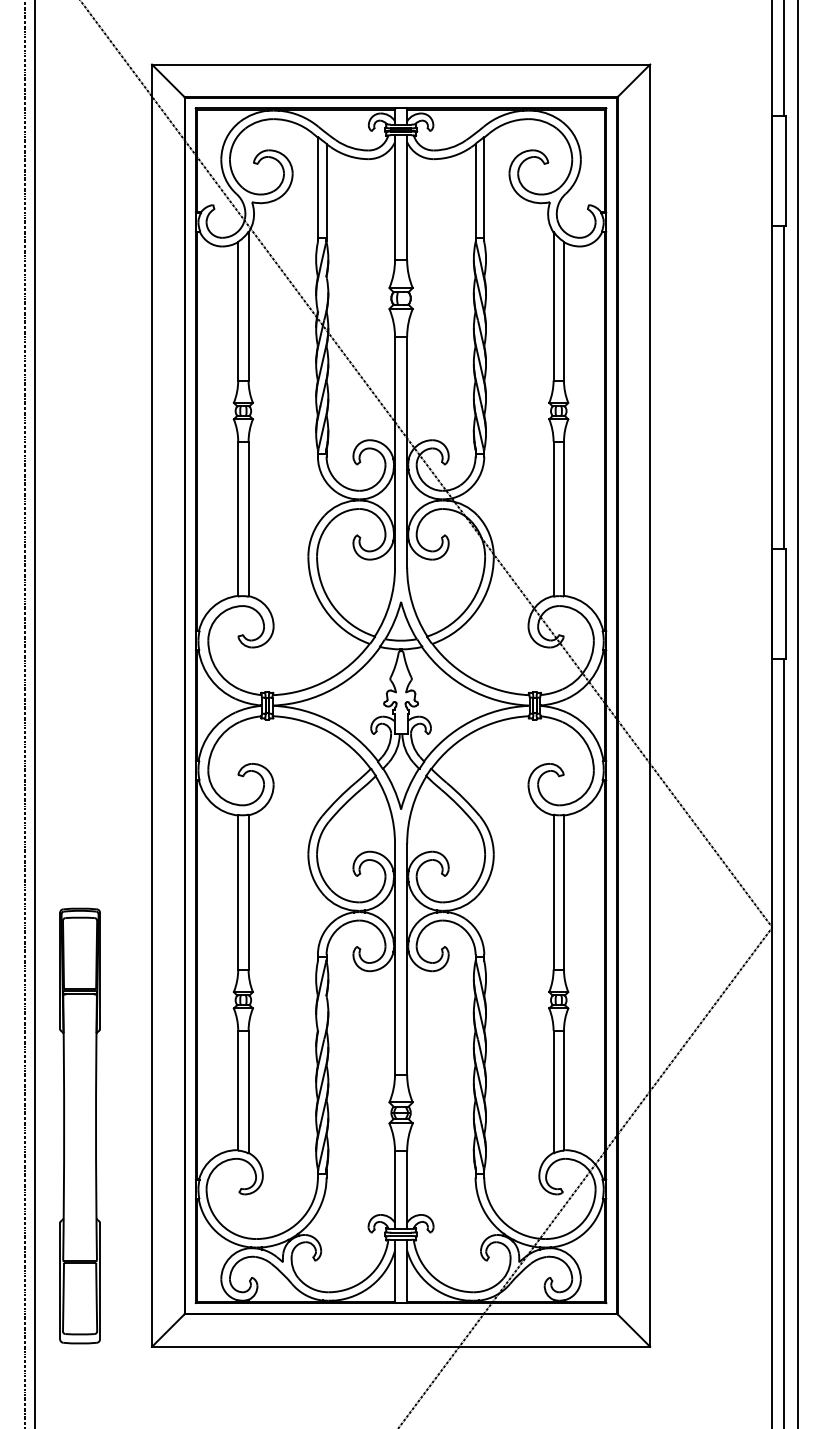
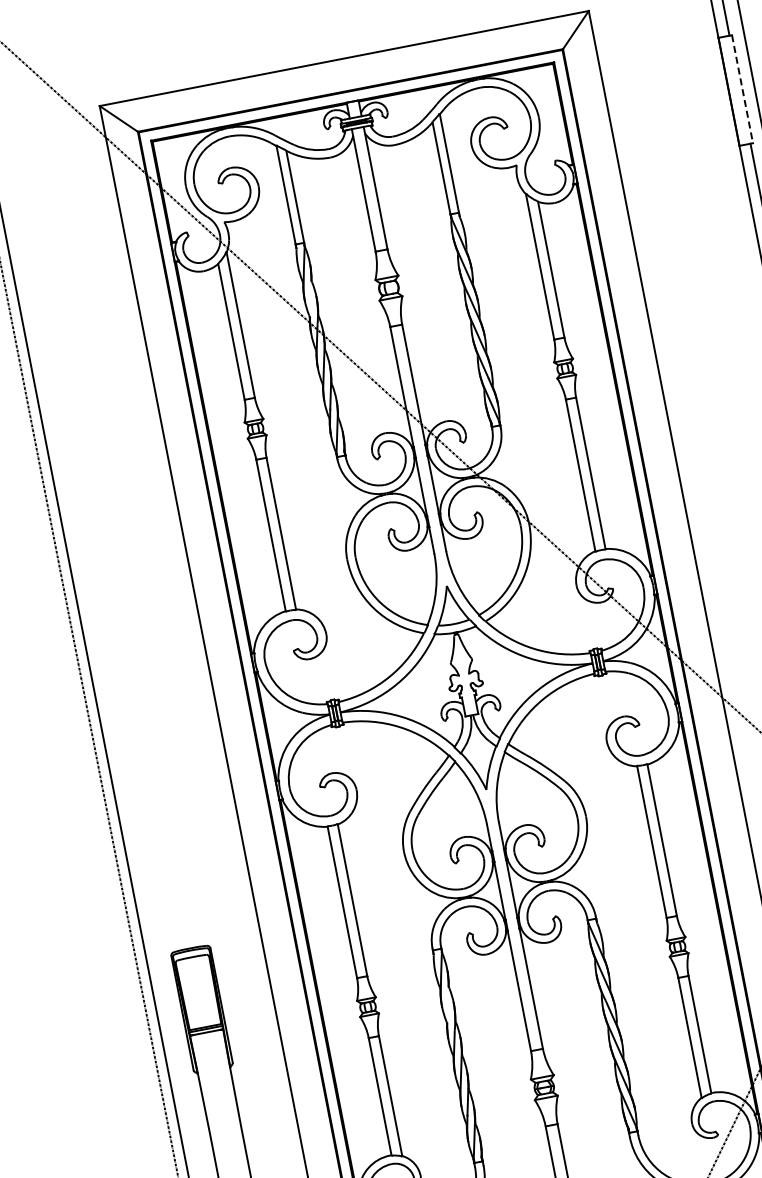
line: (786, 171) -> (743, 89), solid -> dashed

